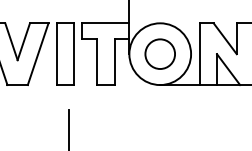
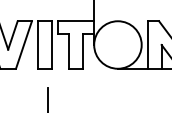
circle: (159, 53) -> (117, 44), removed

